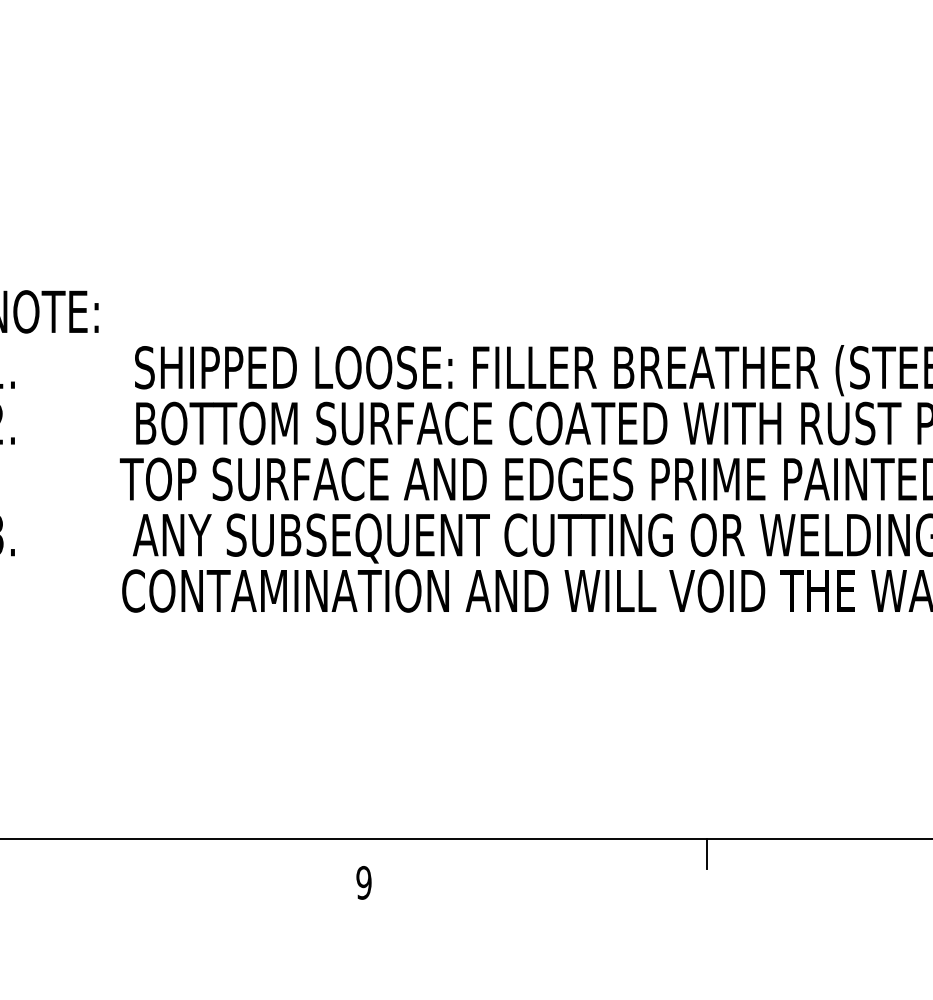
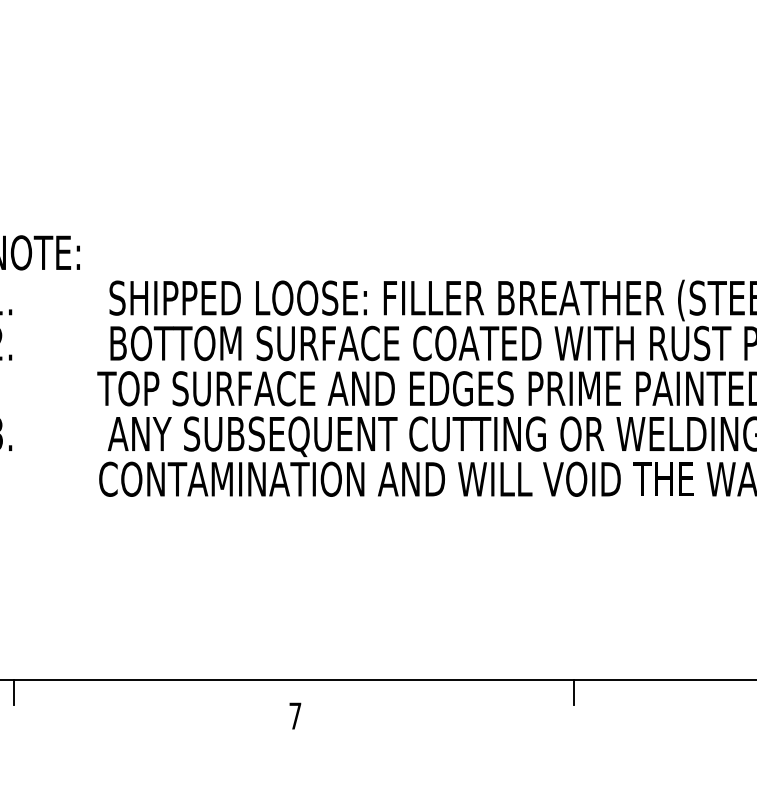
line: (17, 853) -> (14, 692), added
text: (364, 882) -> (295, 715), 9 -> 7

